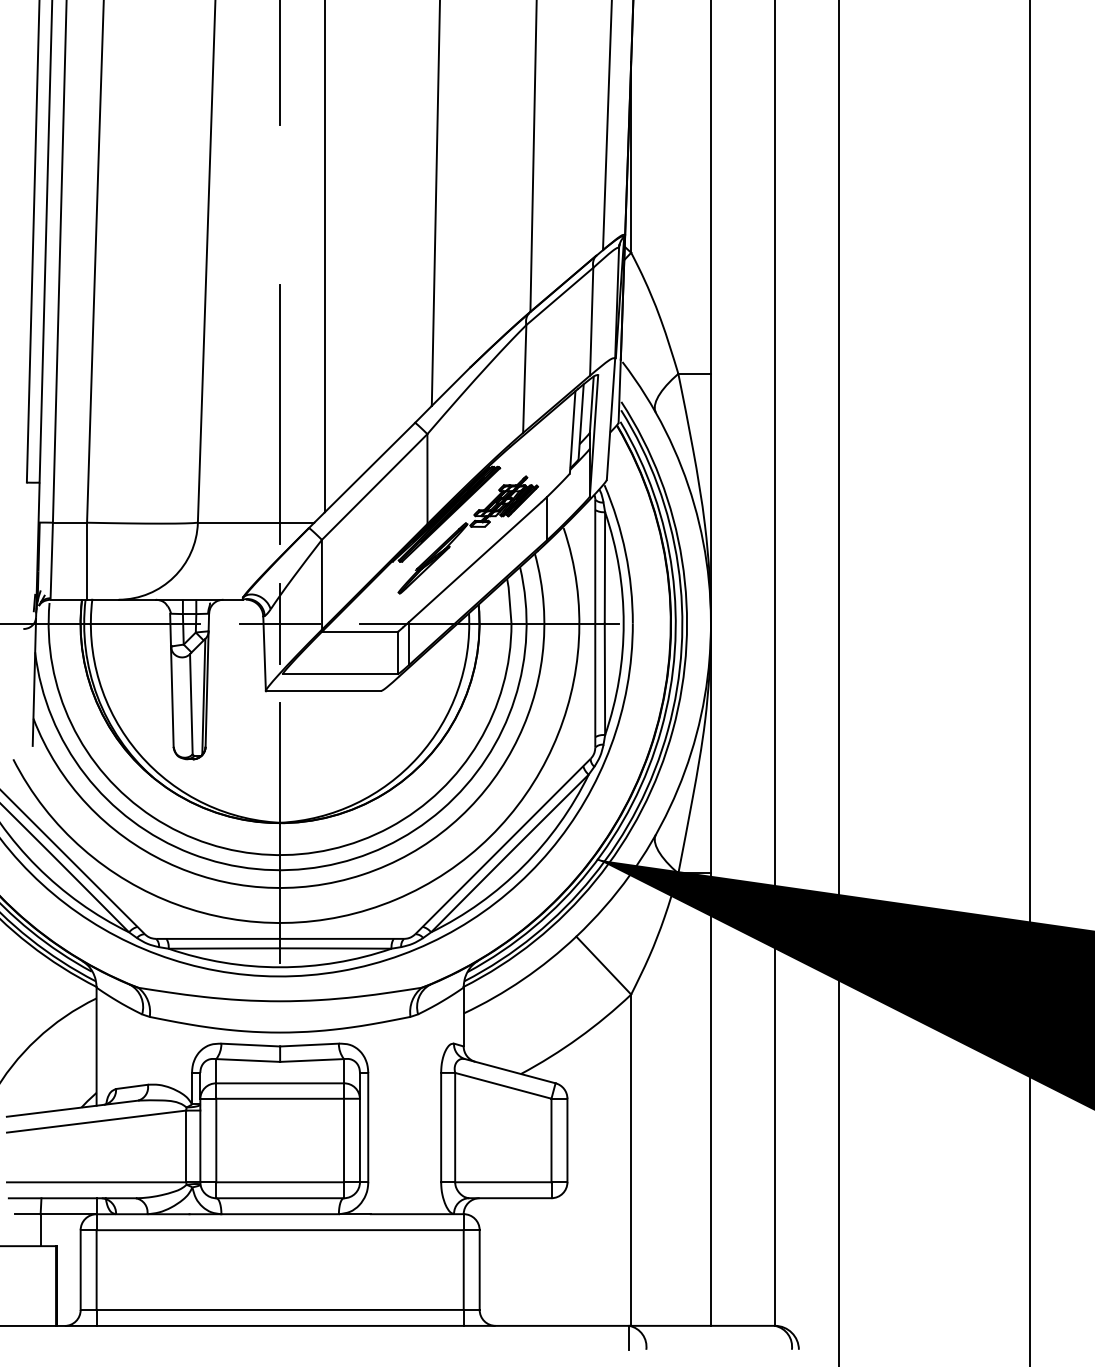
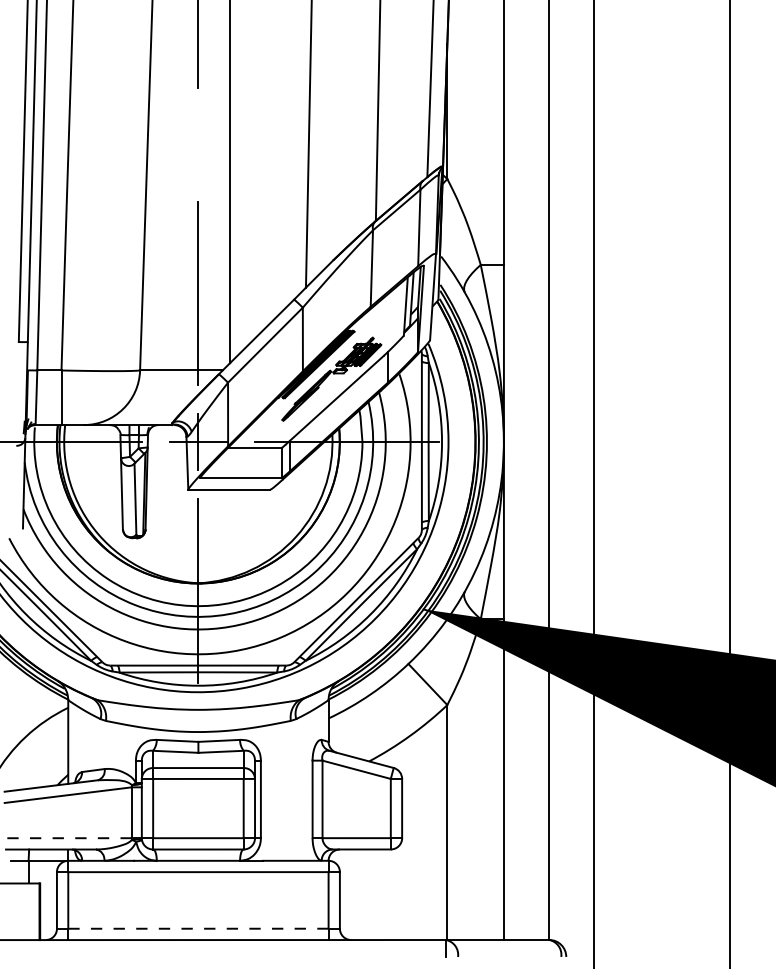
line: (96, 1182) -> (68, 838), solid -> dashed
line: (280, 1309) -> (198, 928), solid -> dashed

